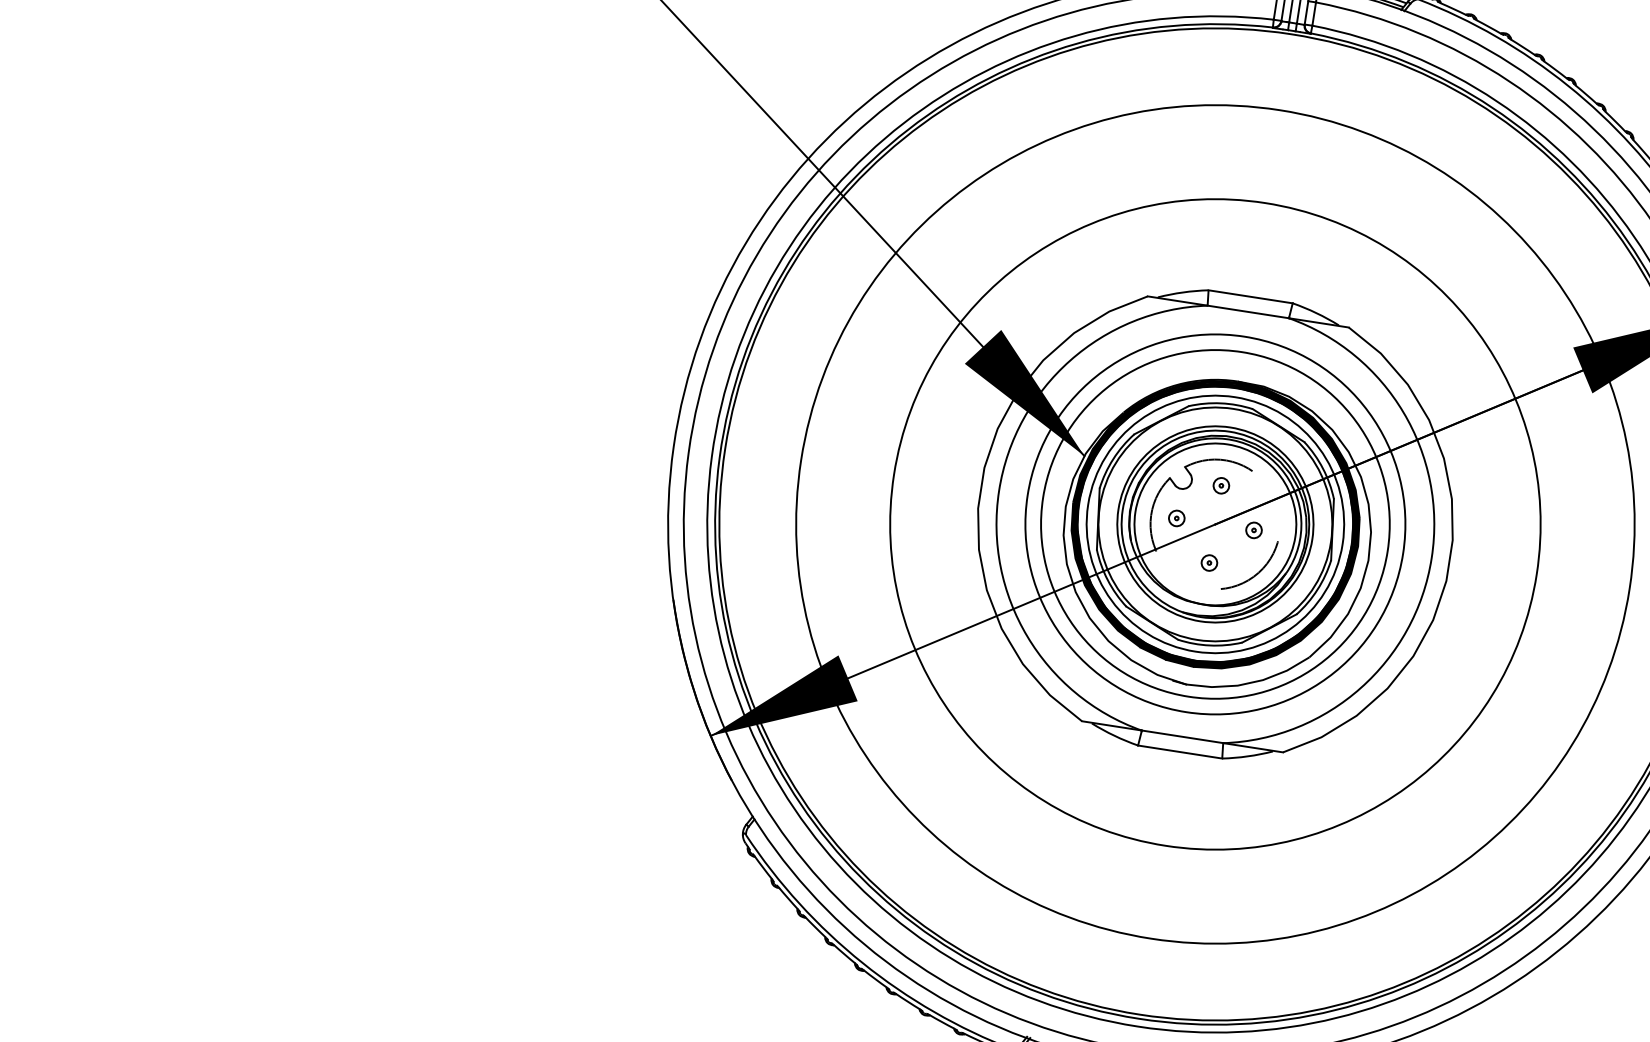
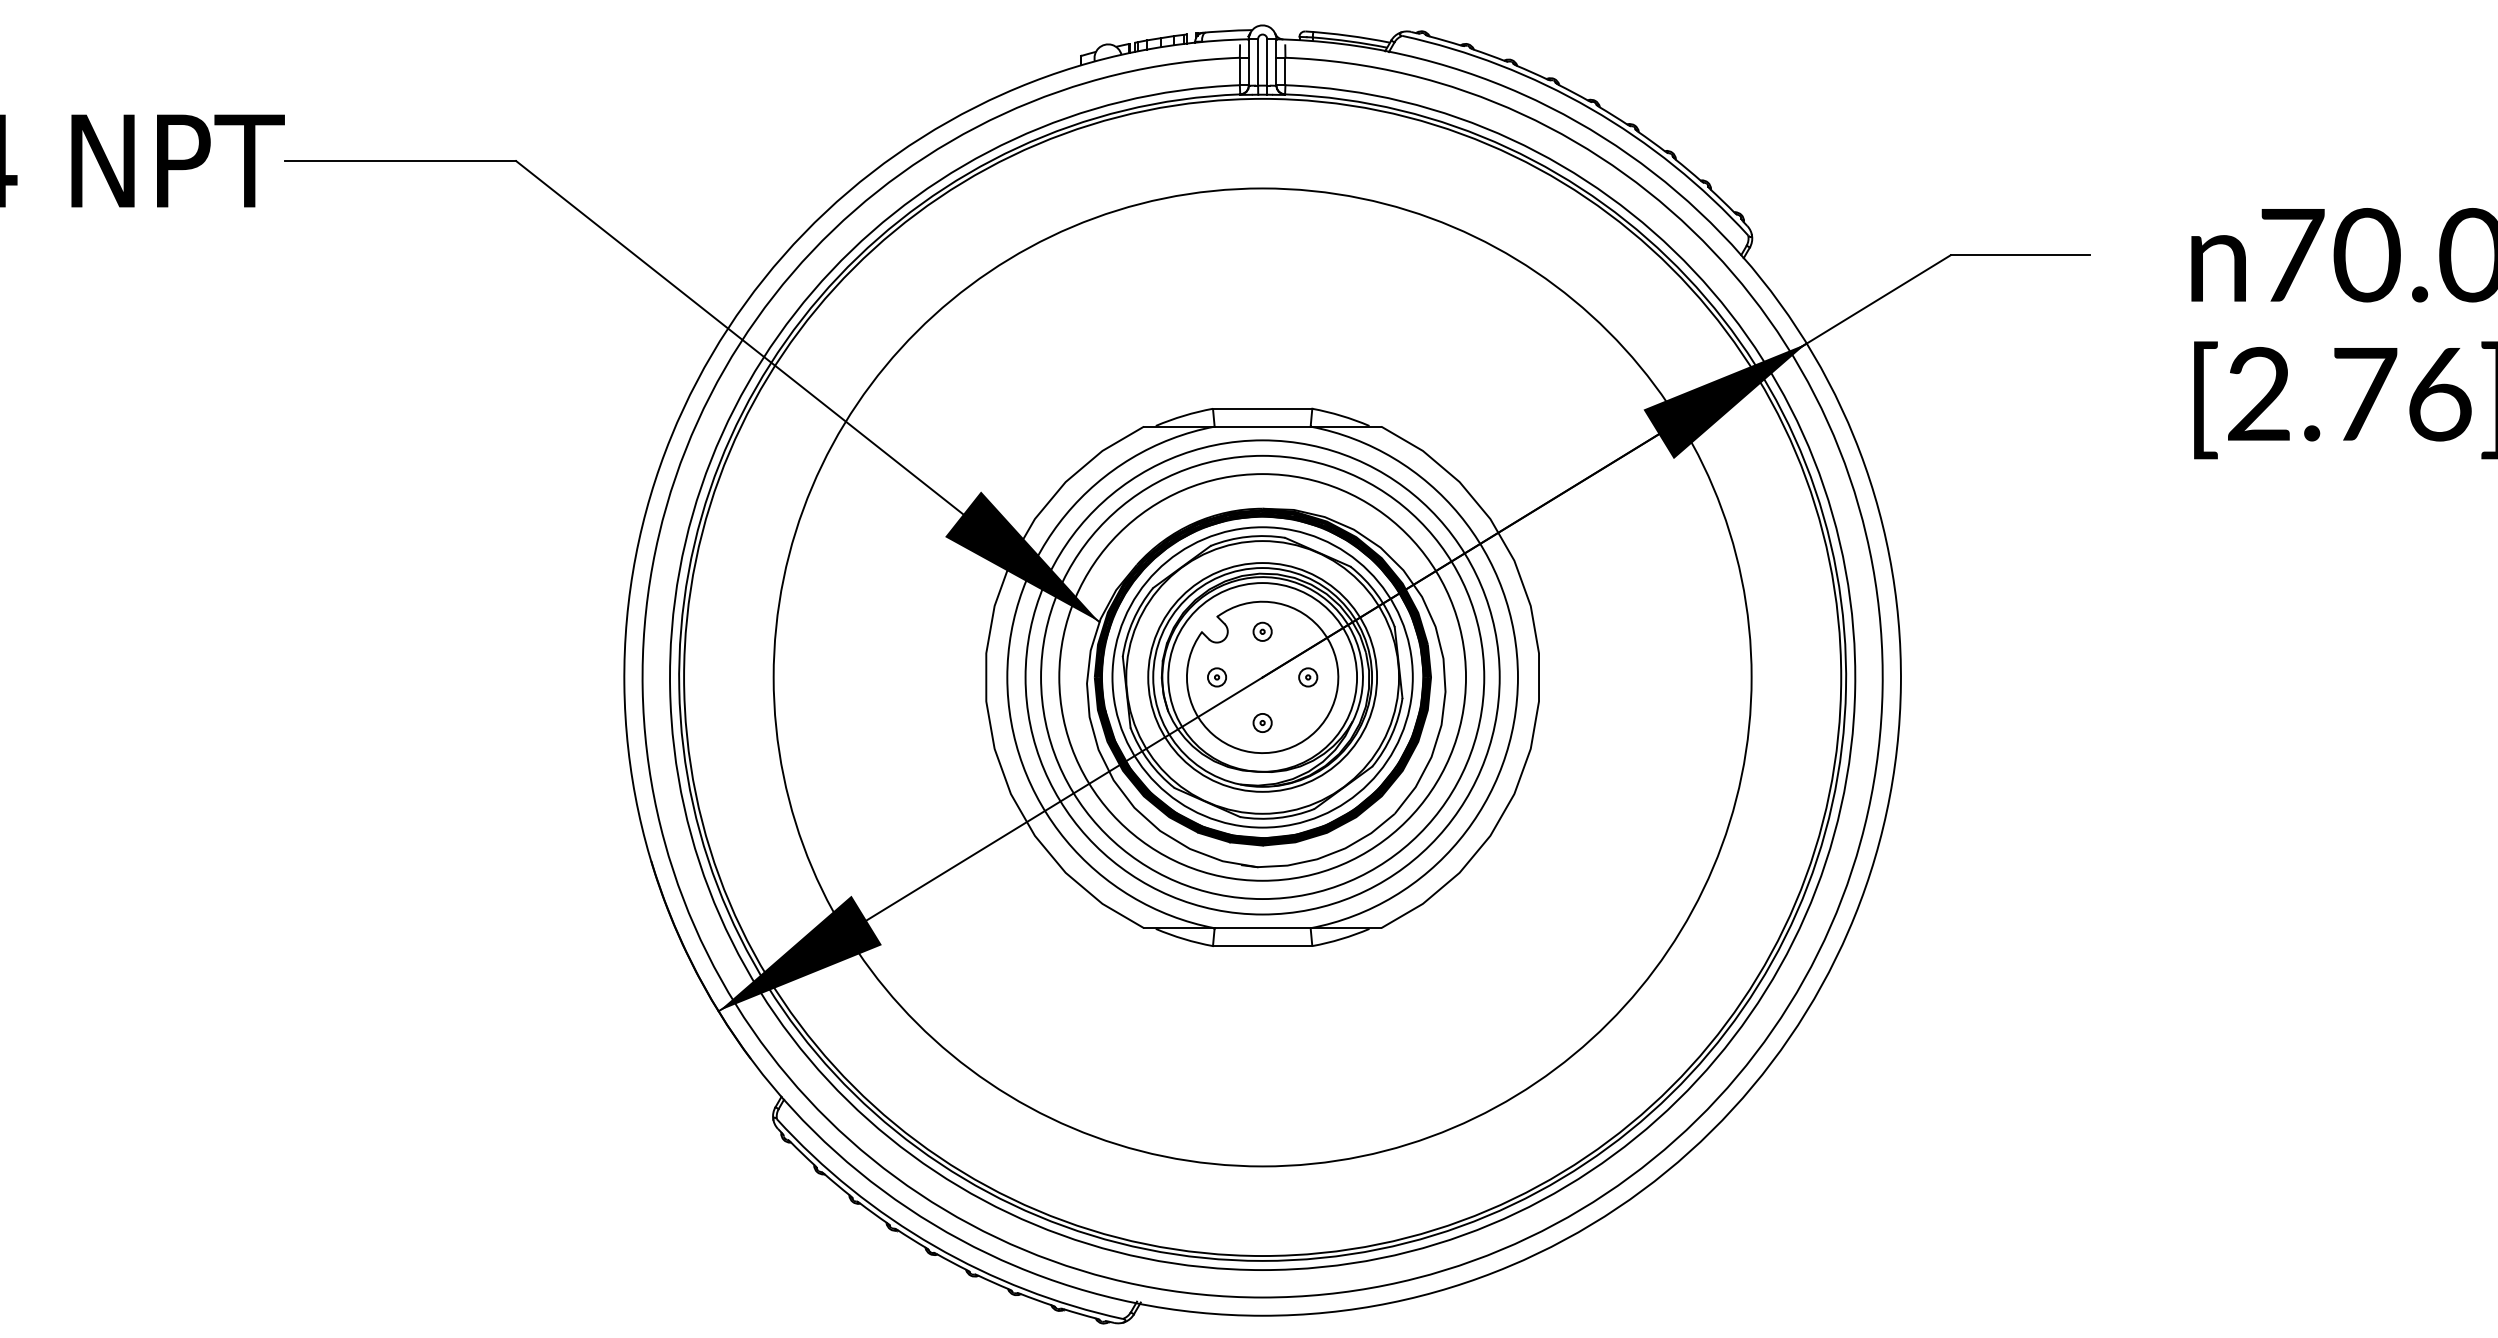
circle: (1215, 524) -> (1262, 677), size x0.62
arc: (1254, 576) -> (1316, 730), dashed -> solid

